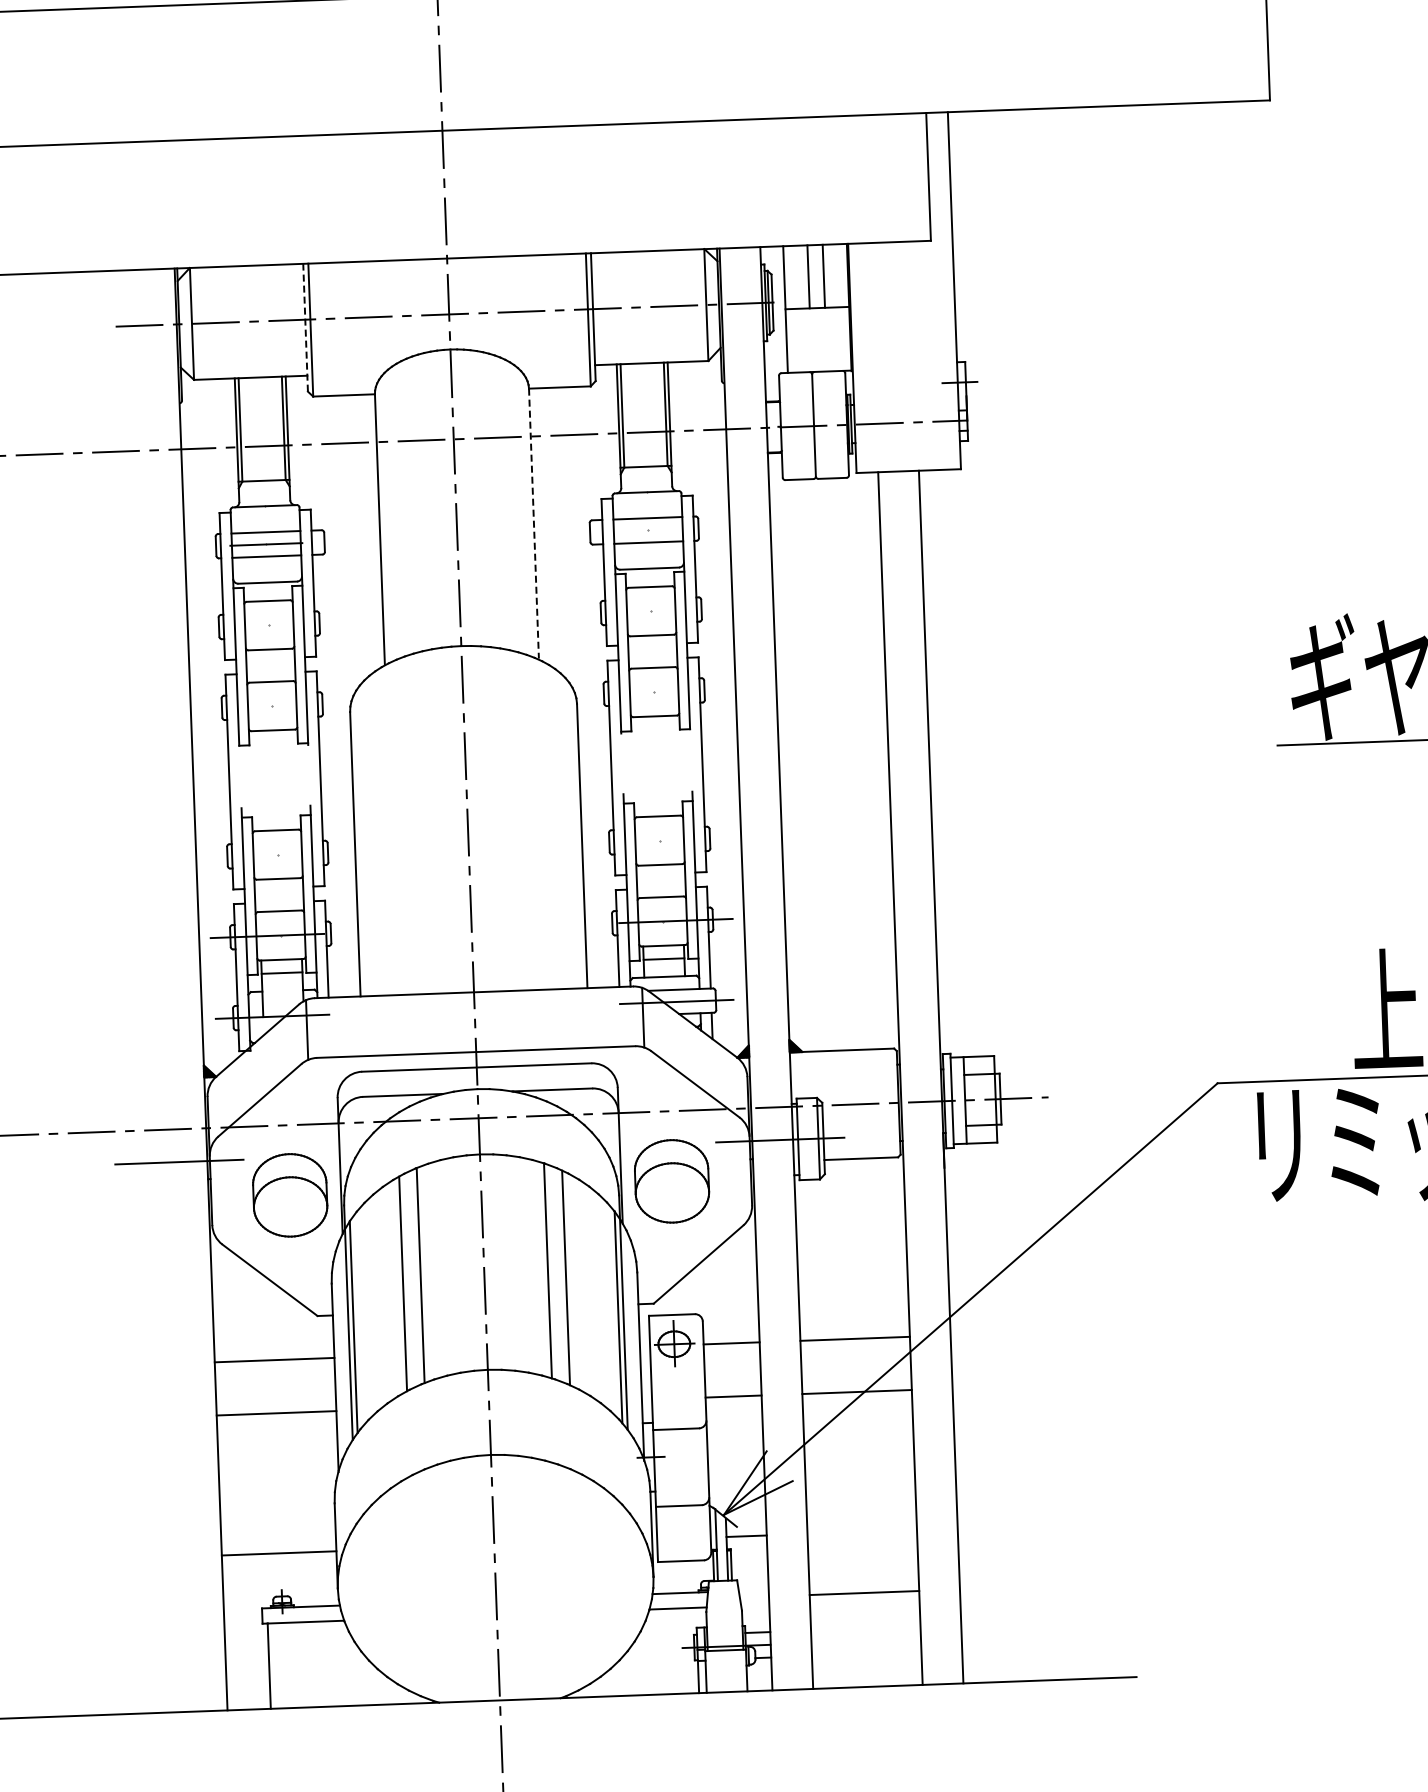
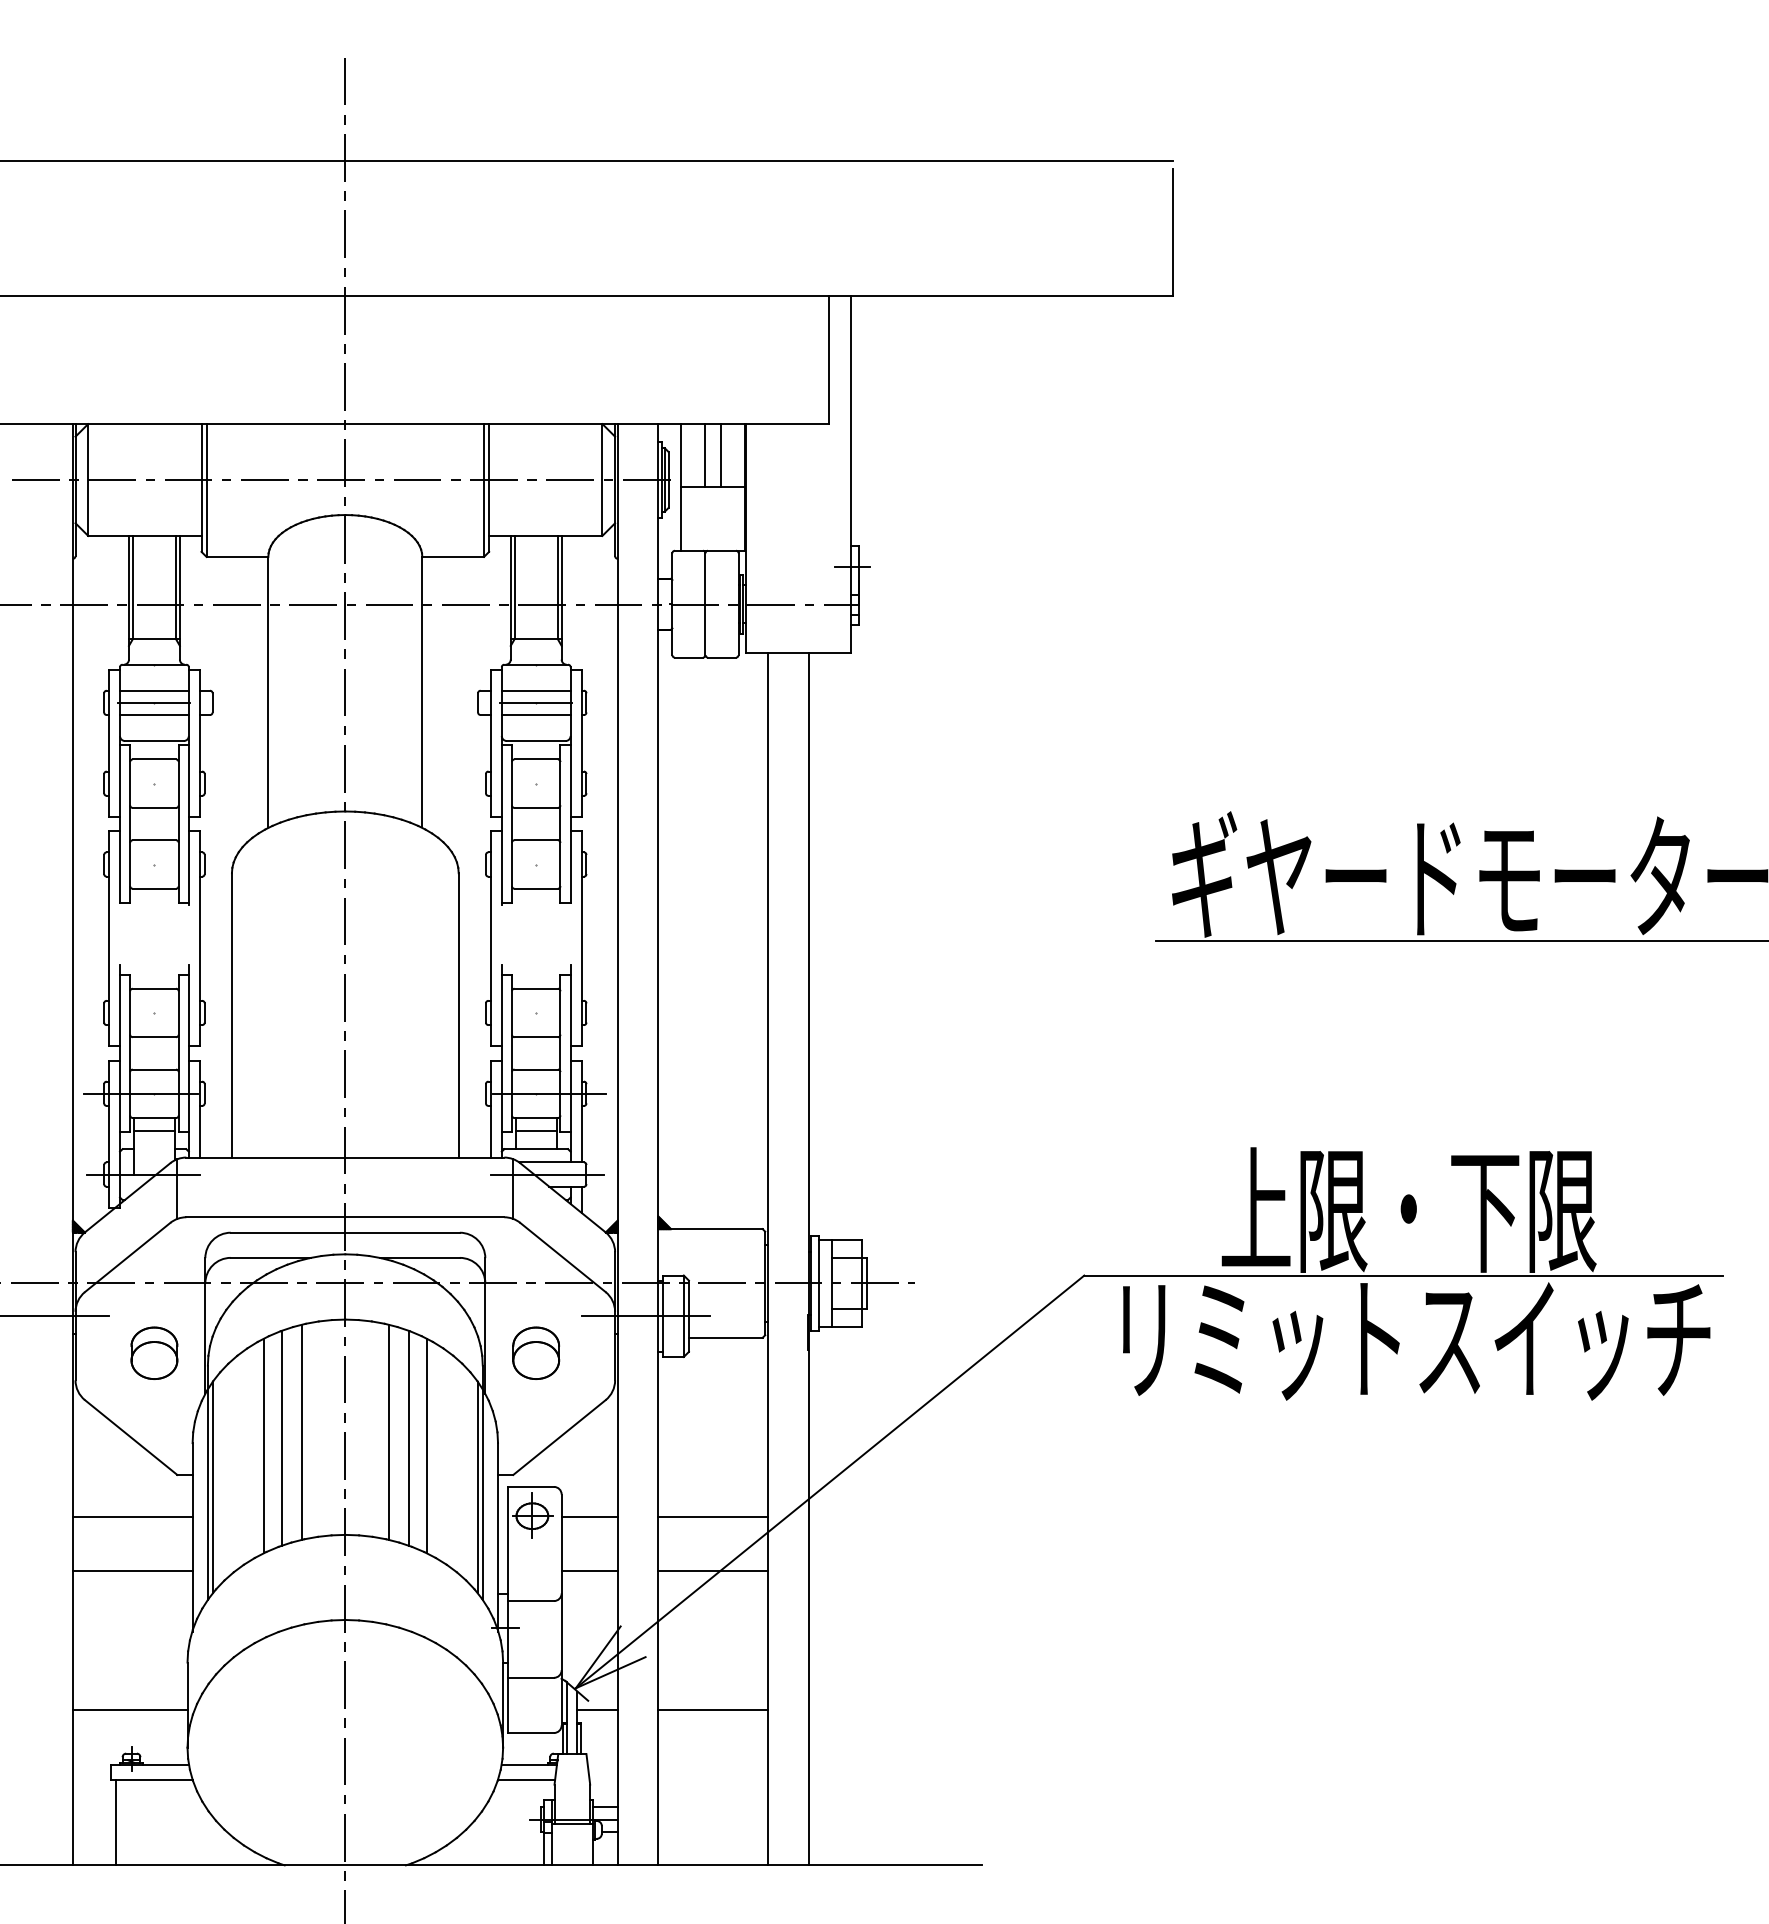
line: (305, 328) -> (201, 488), dashed -> solid
line: (534, 523) -> (422, 691), dashed -> solid
line: (648, 530) -> (536, 702), added
part: (672, 1180) -> (536, 1352), size x0.62
part: (290, 1194) -> (154, 1352), size x0.62
line: (527, 1264) -> (388, 1431), added
line: (441, 1267) -> (302, 1431), added
line: (863, 1593) -> (712, 1710), moved

